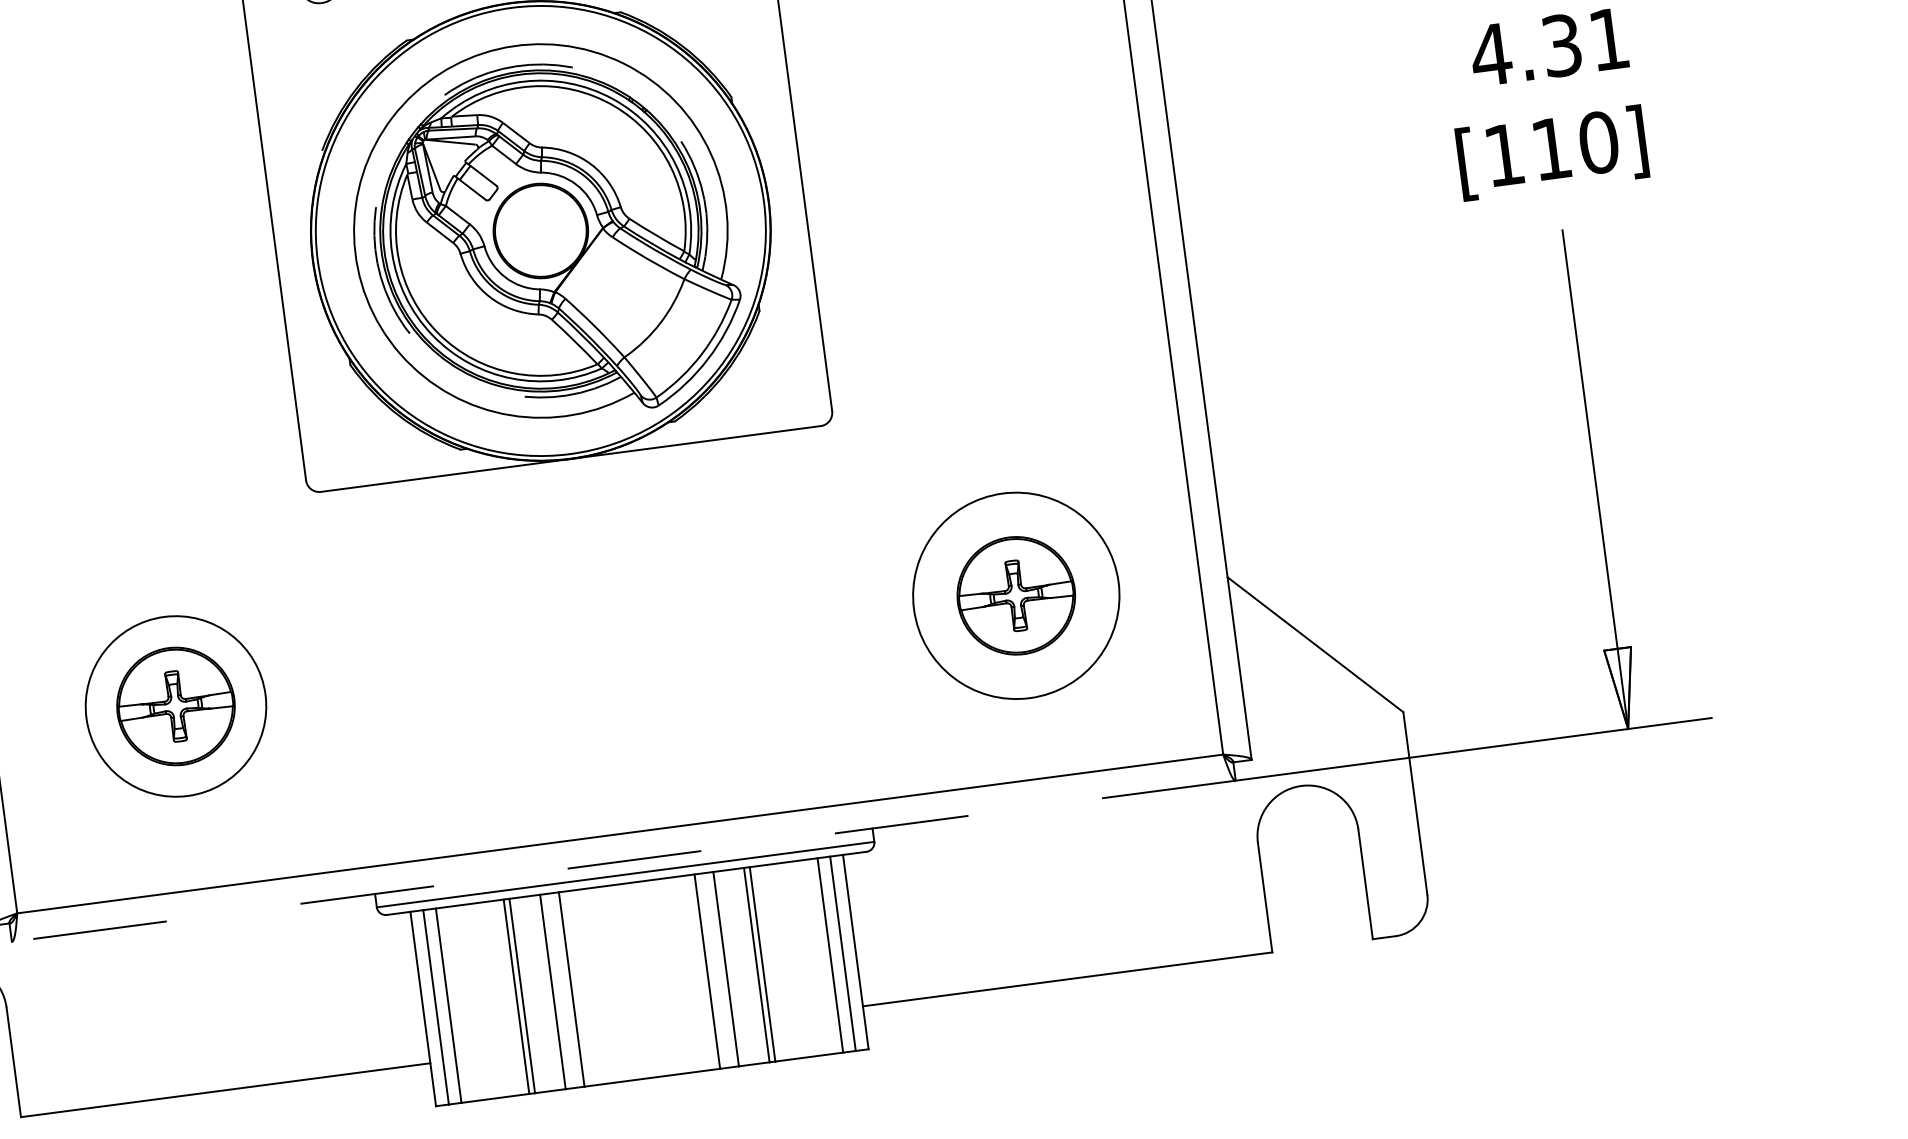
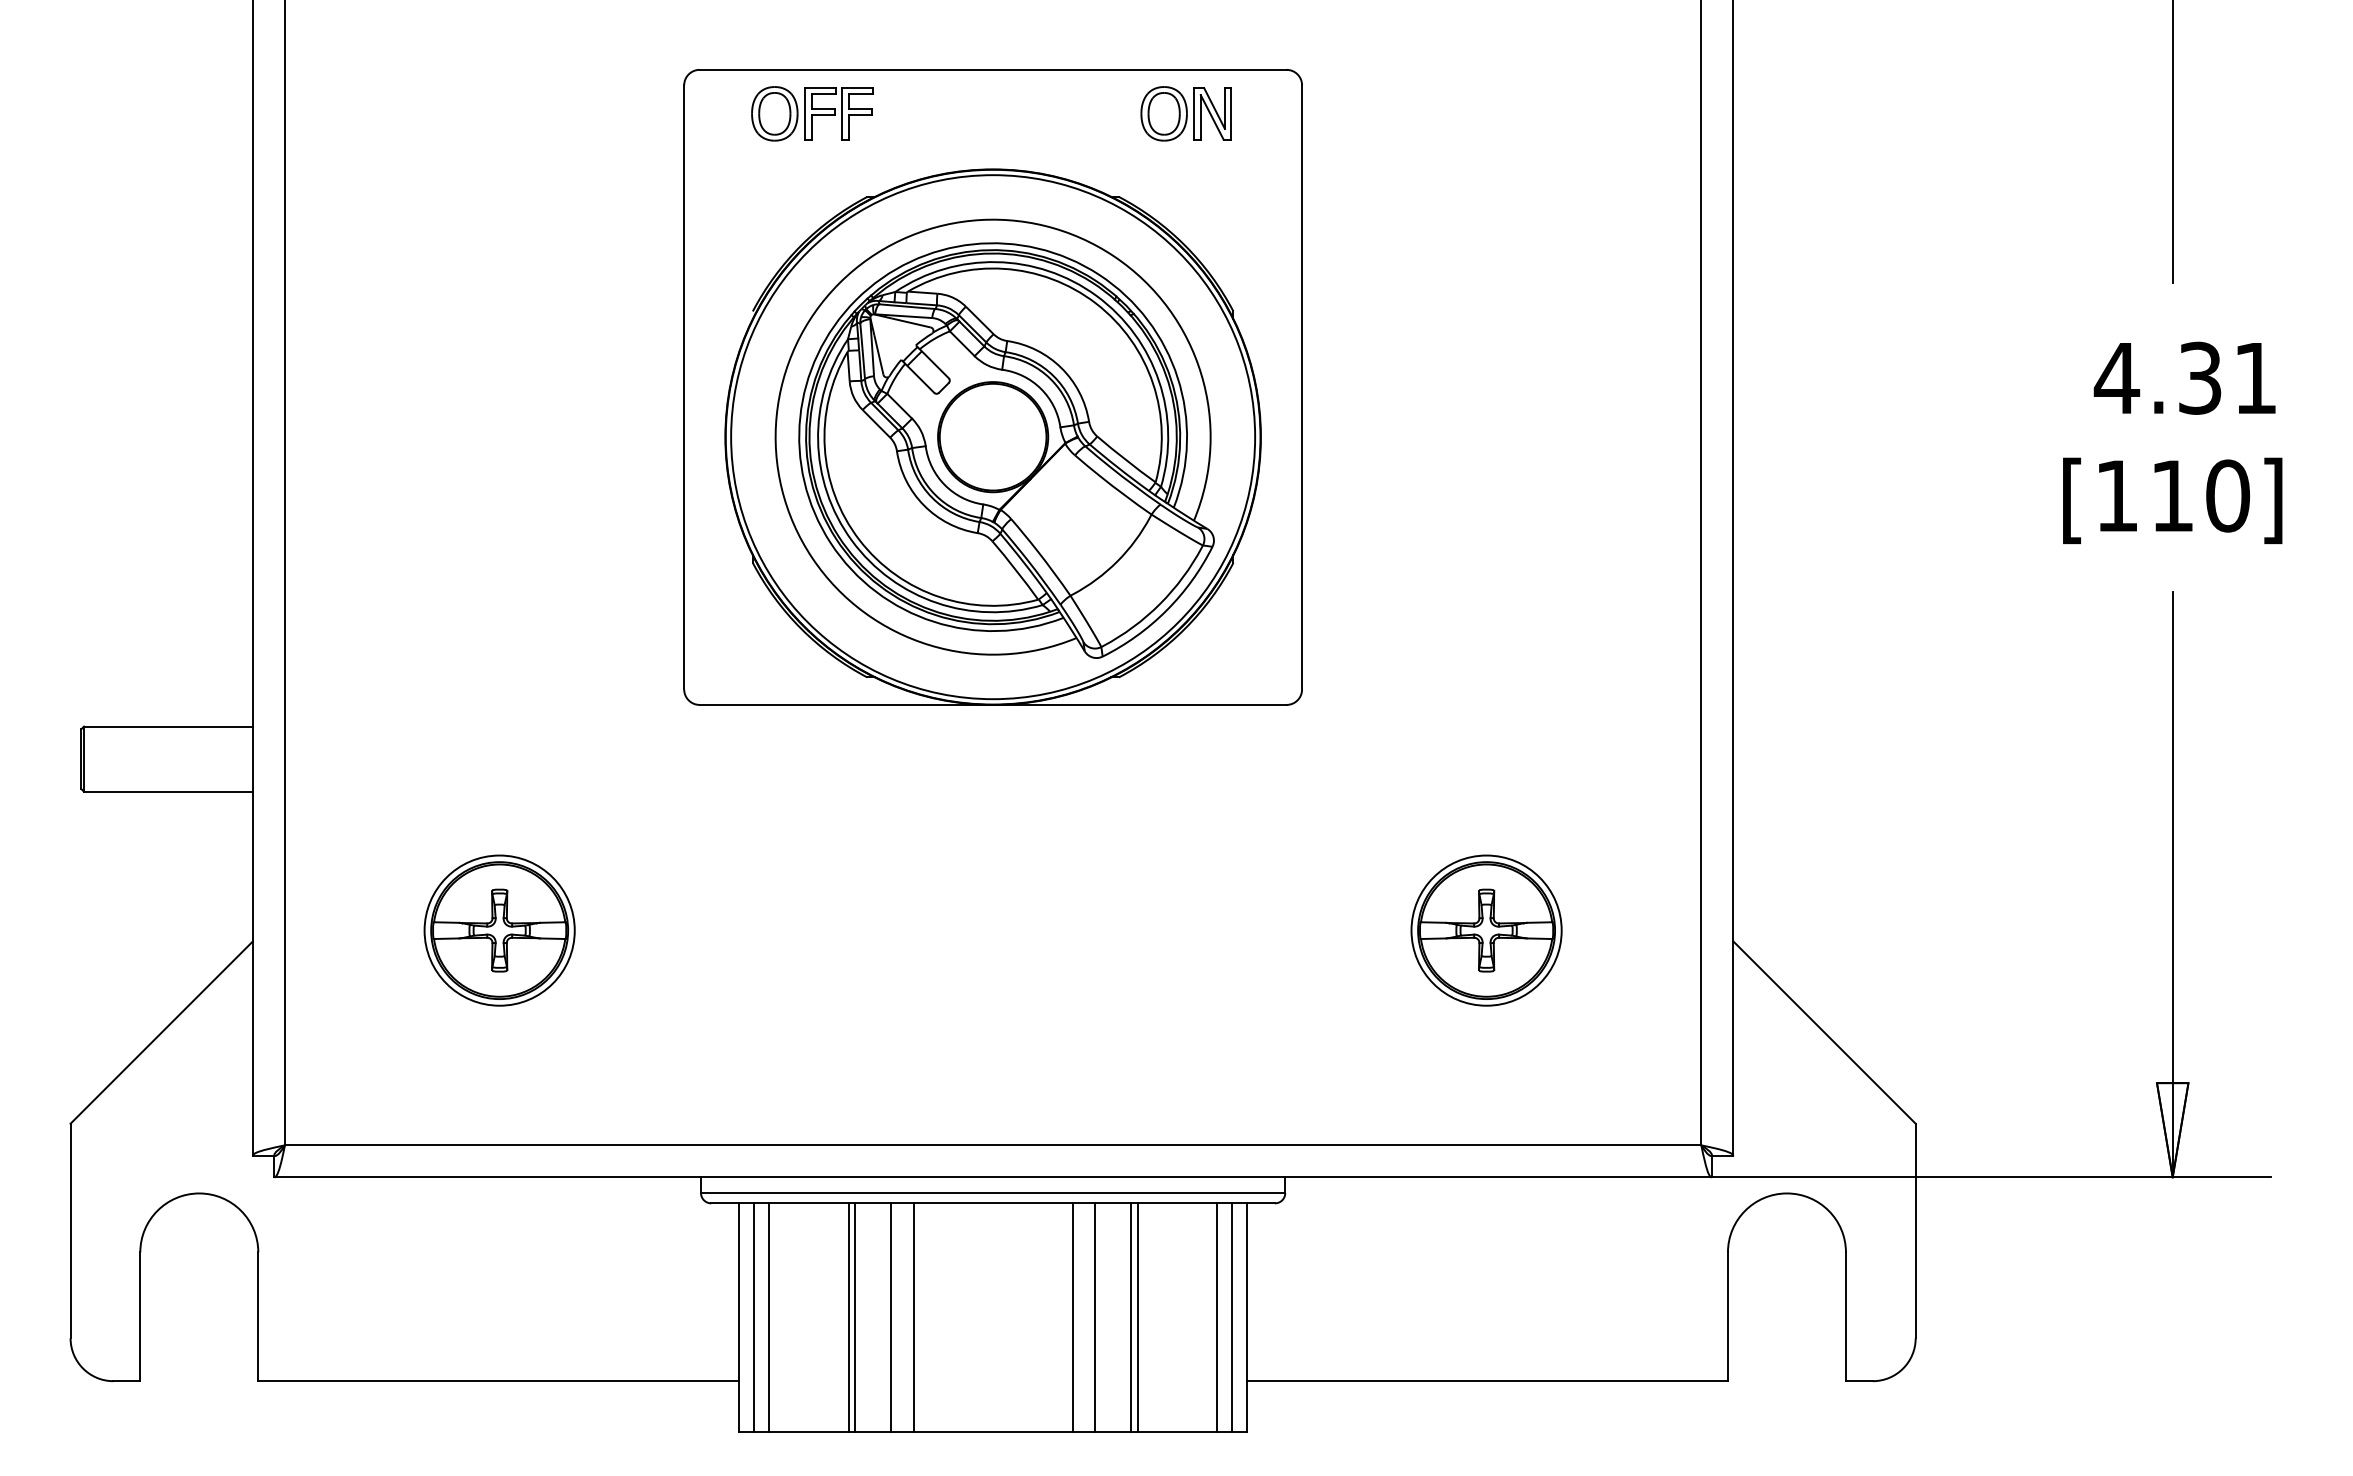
arc: (409, 129) -> (856, 300), dashed -> solid
circle: (1016, 595) -> (1486, 930), size x0.62
circle: (175, 706) -> (499, 930), size x0.71
line: (624, 861) -> (993, 1177), dashed -> solid

